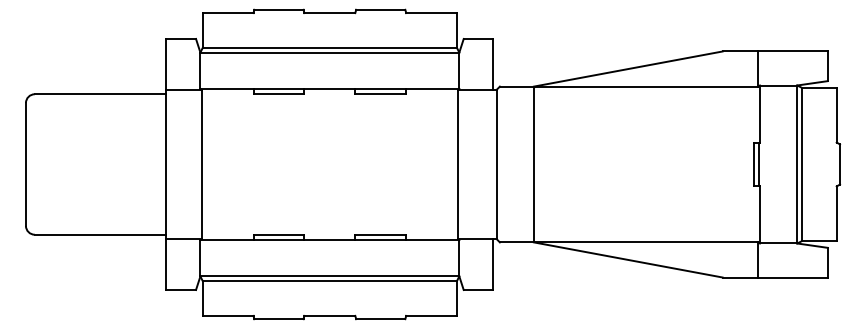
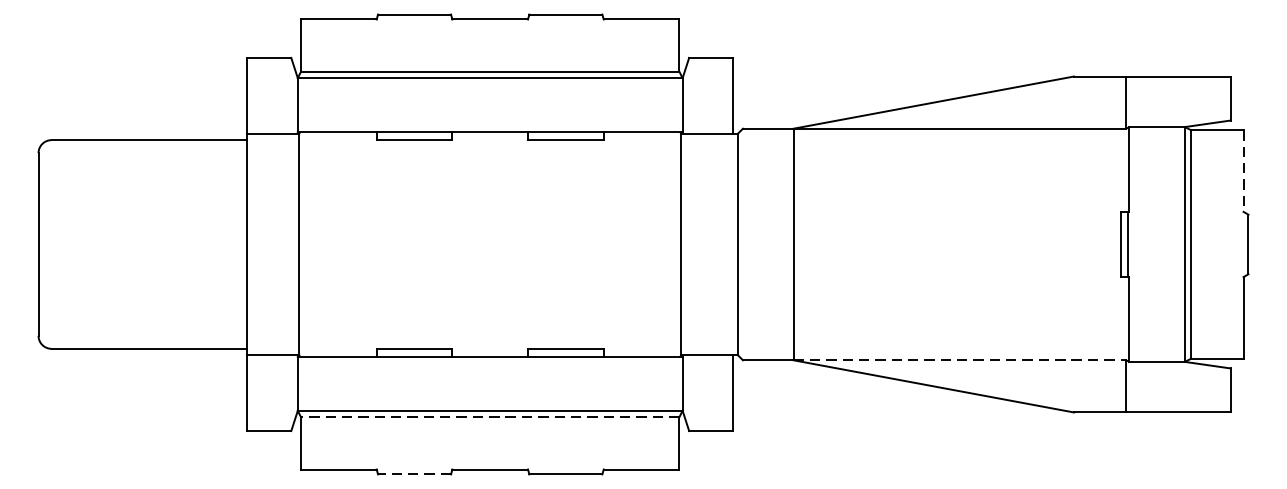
line: (836, 115) -> (1243, 171), solid -> dashed
line: (645, 242) -> (959, 360), solid -> dashed
line: (329, 280) -> (489, 416), solid -> dashed
line: (278, 319) -> (413, 474), solid -> dashed

